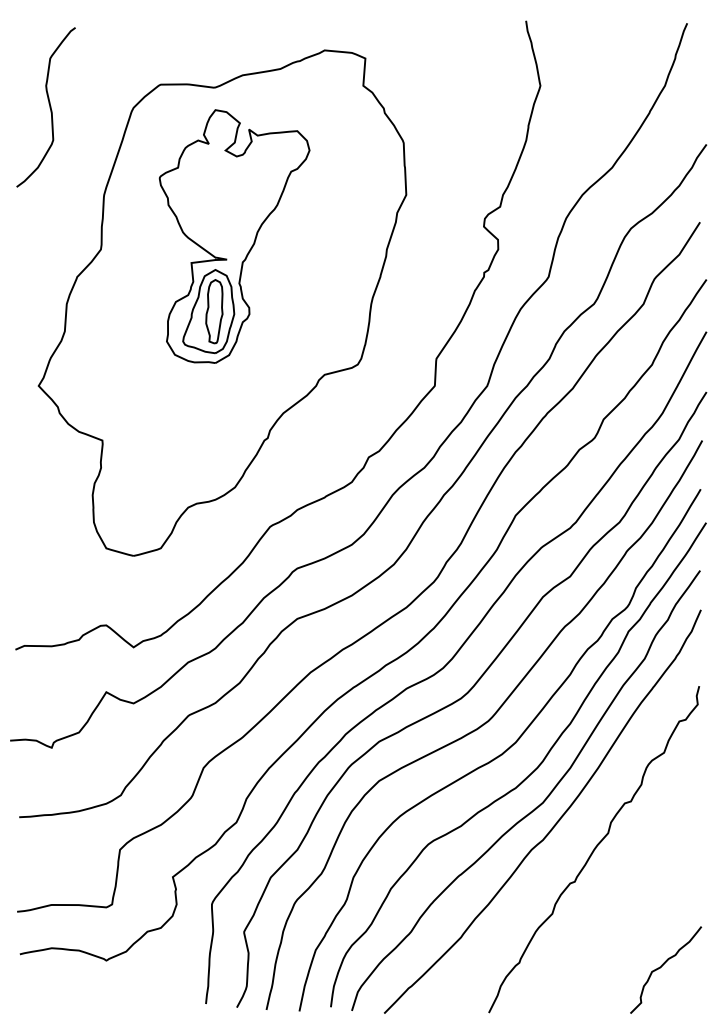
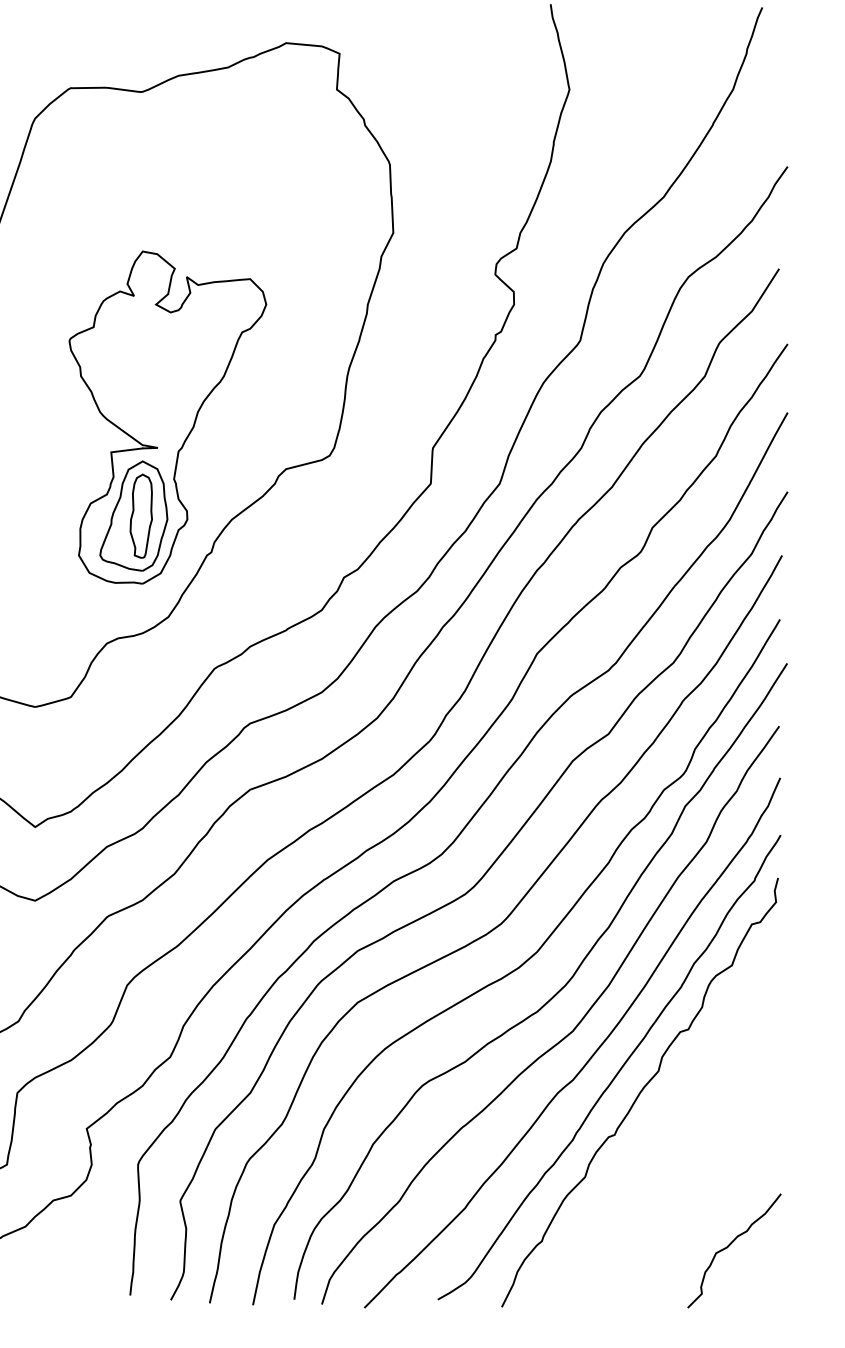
part: (234, 236) -> (167, 417), moved
curve: (575, 835) -> (615, 1074), added

